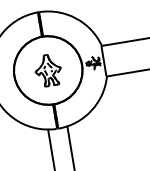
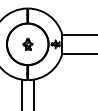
part: (47, 70) -> (27, 44), size x0.6

